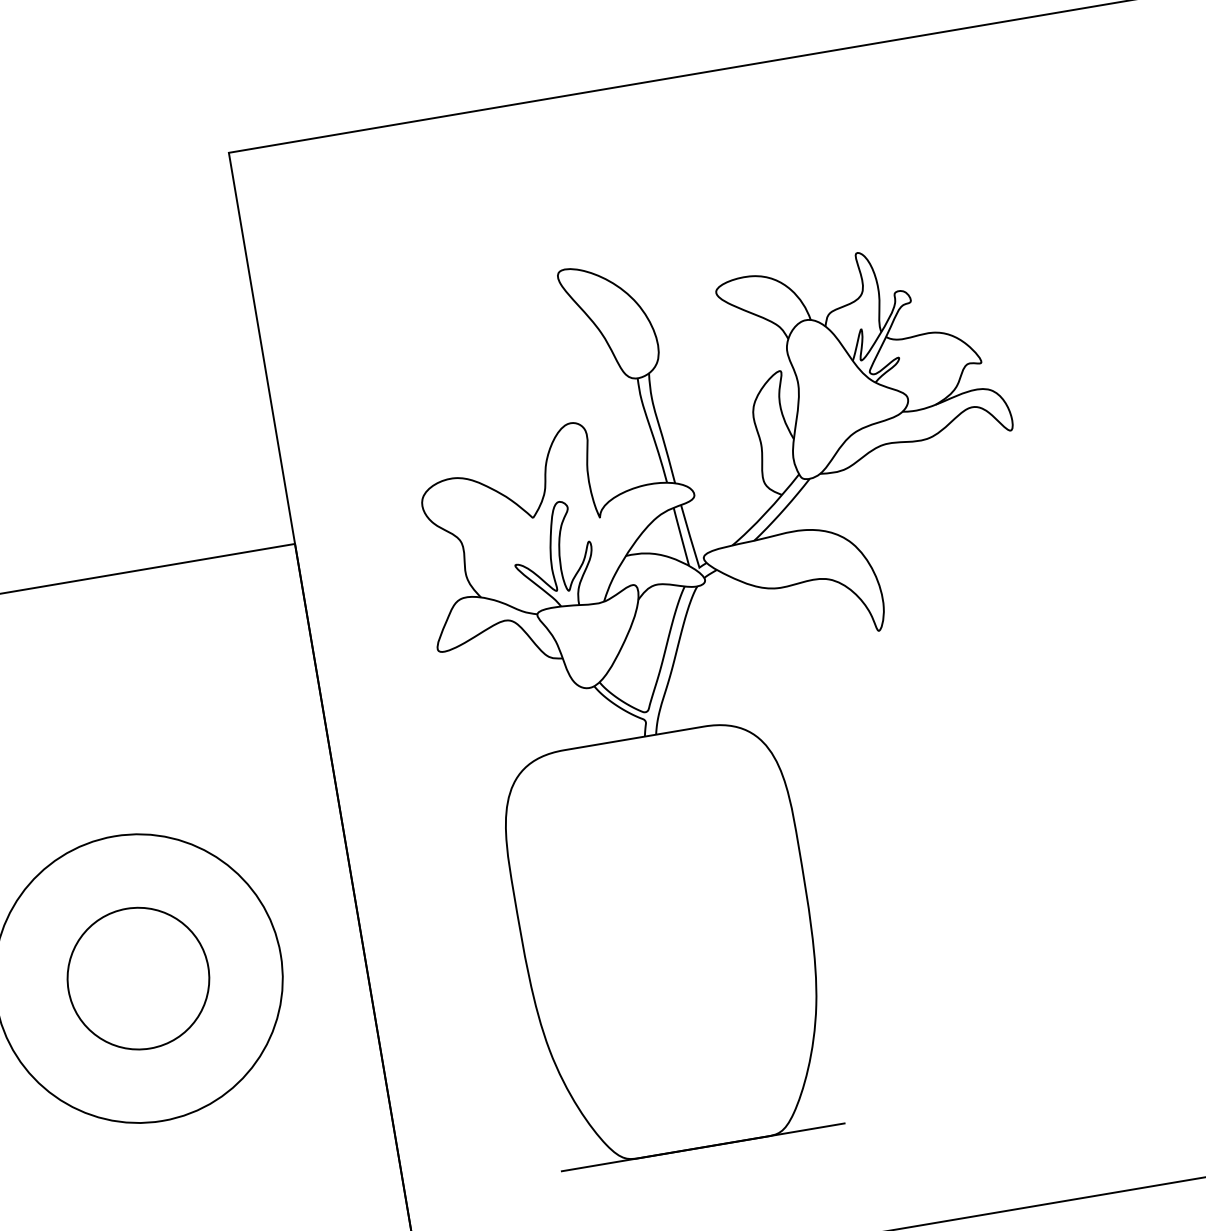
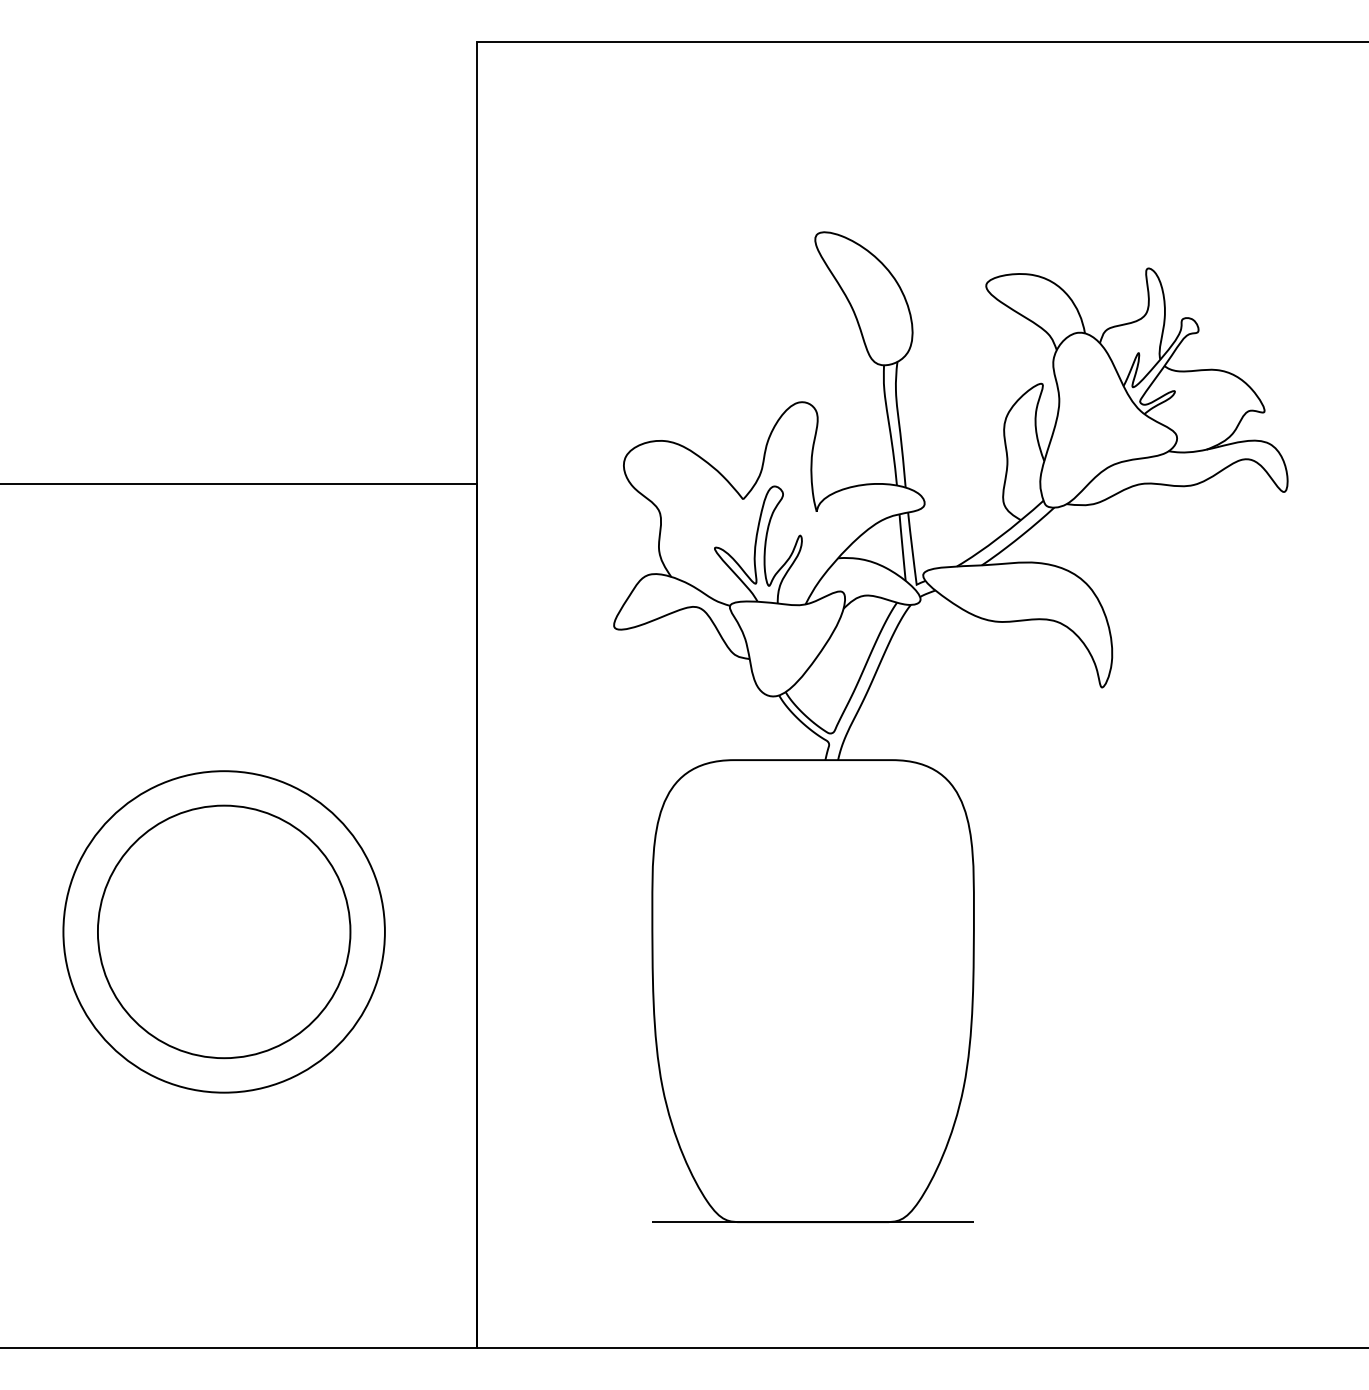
circle: (138, 978) -> (224, 931), size x1.6

